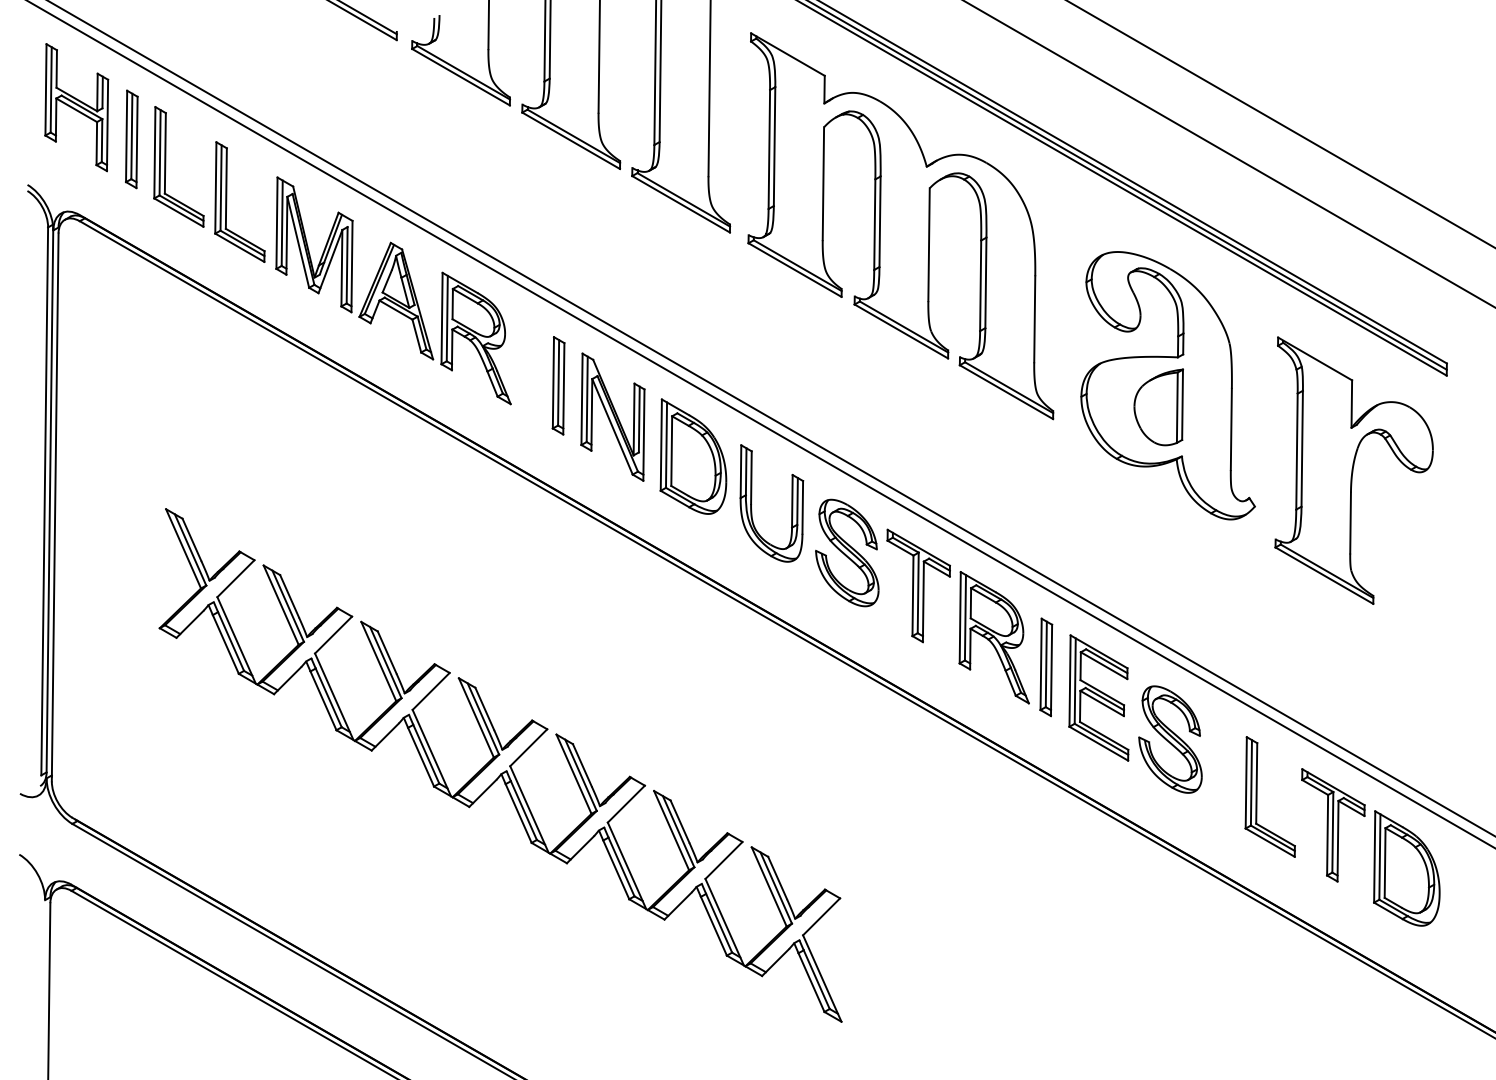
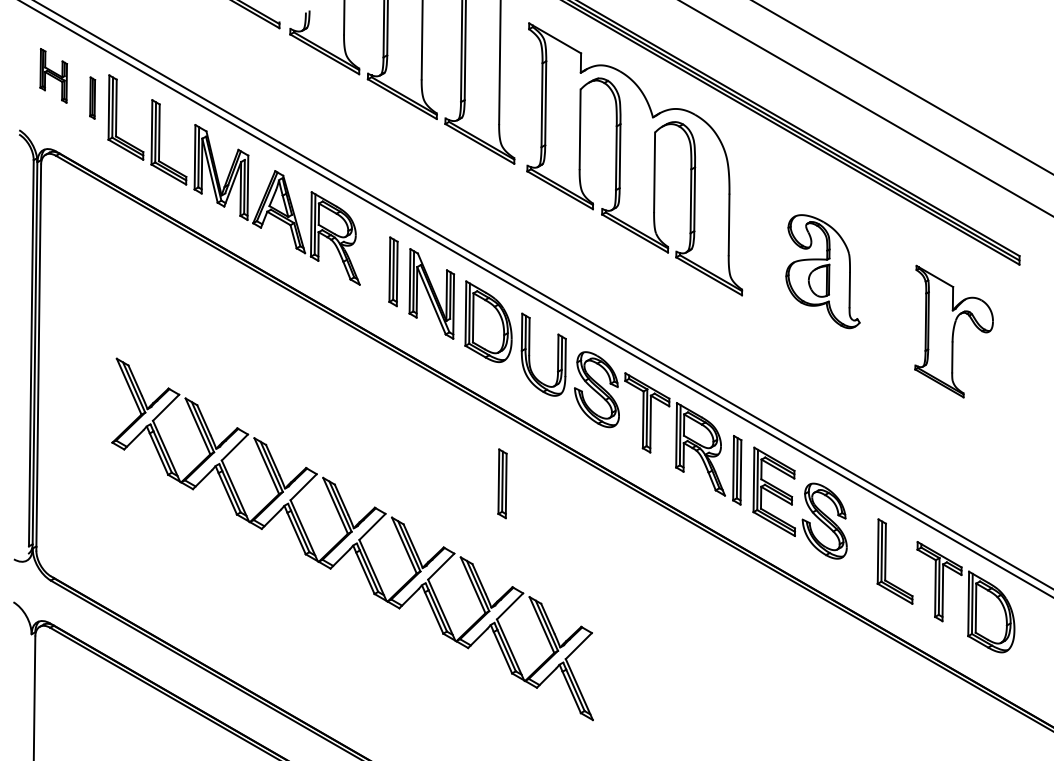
part: (76, 107) -> (53, 75), size x0.6
part: (131, 138) -> (92, 97), size x0.6
part: (1167, 385) -> (822, 271), size x0.6
part: (1353, 470) -> (953, 331), size x0.7
part: (713, 686) -> (502, 483), added

